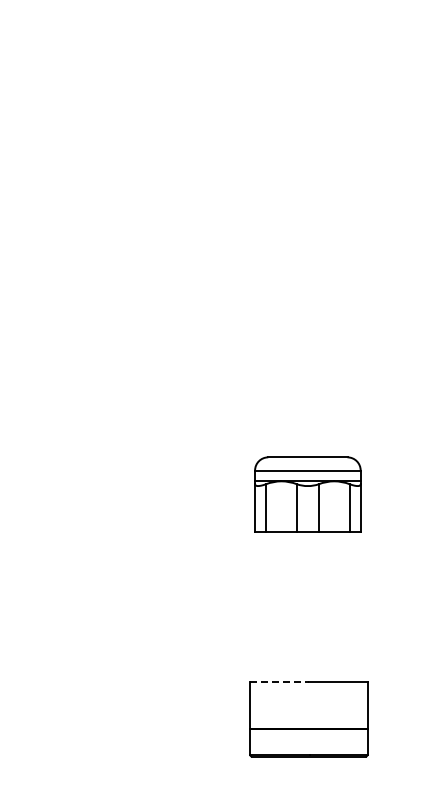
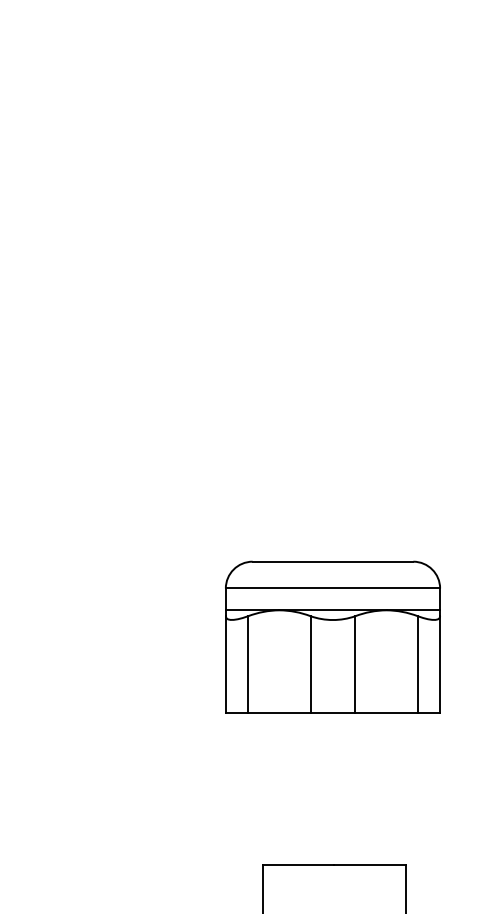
part: (307, 494) -> (332, 637), size x1.67
line: (280, 681) -> (299, 864), dashed -> solid

